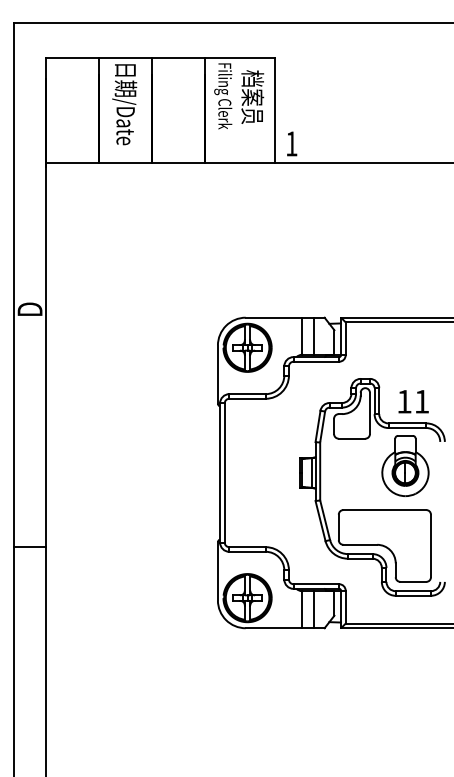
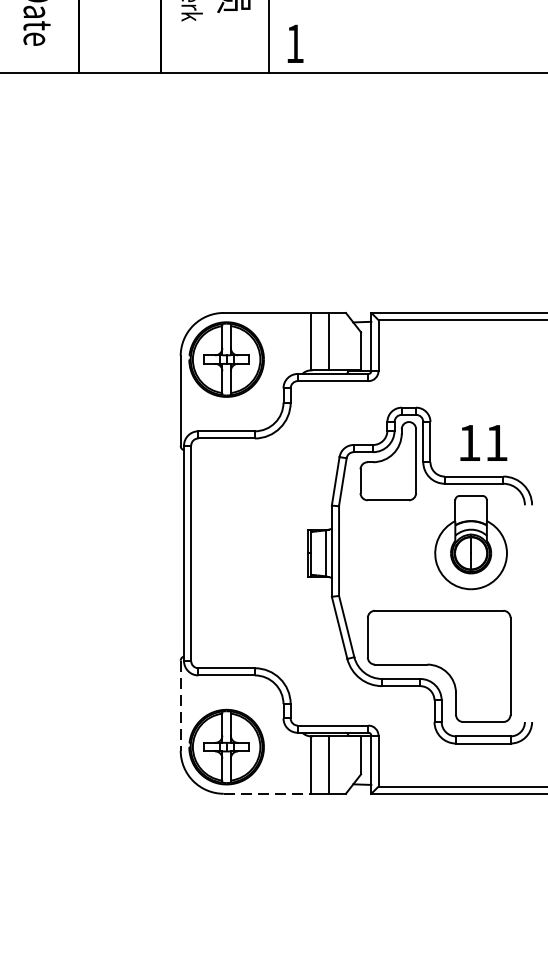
line: (217, 571) -> (180, 705), solid -> dashed
line: (274, 628) -> (268, 794), solid -> dashed

